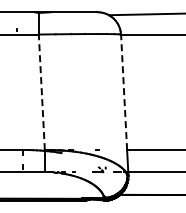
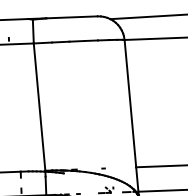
line: (41, 92) -> (39, 107), dashed -> solid
line: (124, 92) -> (130, 103), dashed -> solid

